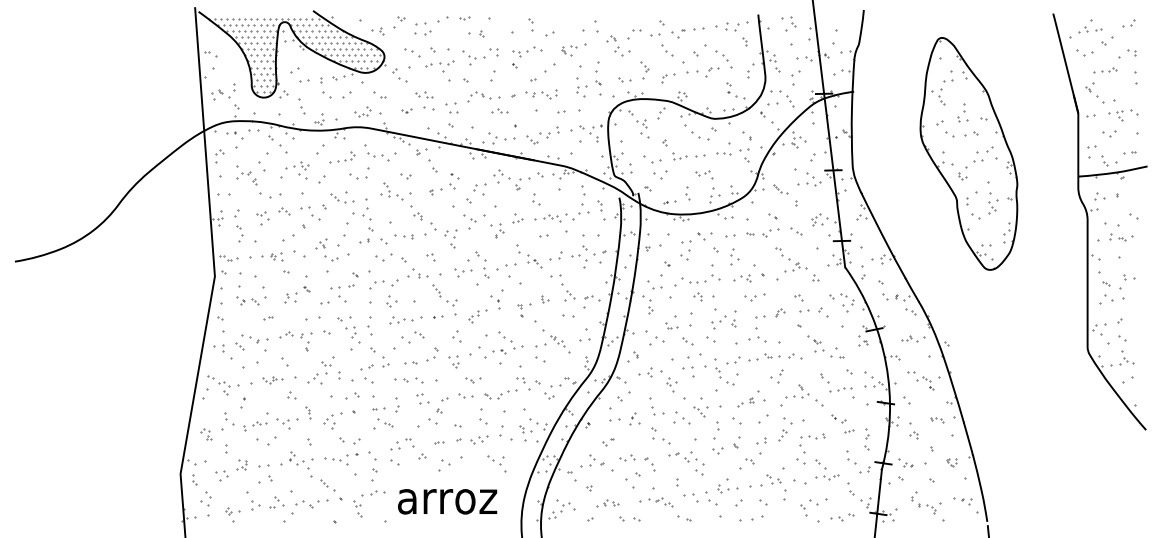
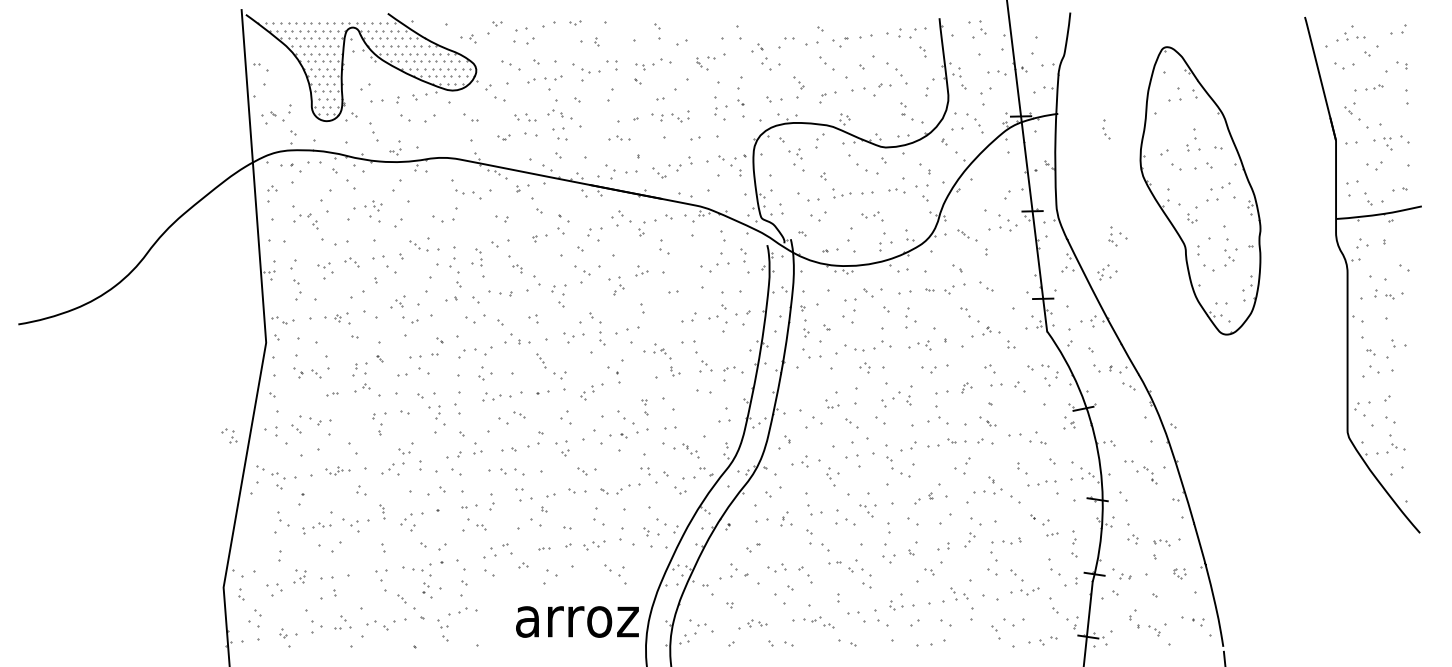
part: (480, 95) -> (559, 114), moved
part: (942, 97) -> (1106, 129), moved
part: (362, 111) -> (449, 138), removed
part: (798, 139) -> (1117, 236), moved
part: (345, 156) -> (428, 194), removed
part: (384, 189) -> (476, 257), moved
part: (687, 193) -> (851, 239), size x1.6
part: (551, 218) -> (683, 270), removed
part: (819, 219) -> (1107, 272), moved
part: (534, 261) -> (662, 351), moved
part: (650, 306) -> (806, 328), moved
part: (520, 310) -> (644, 407), moved
part: (286, 334) -> (362, 387), moved
part: (910, 338) -> (1127, 419), removed
part: (557, 340) -> (690, 450), moved
part: (814, 340) -> (987, 421), moved
part: (937, 419) -> (1161, 542), moved
part: (206, 434) -> (229, 435), moved
part: (293, 458) -> (427, 590), moved
text: (447, 501) -> (577, 621), moved

